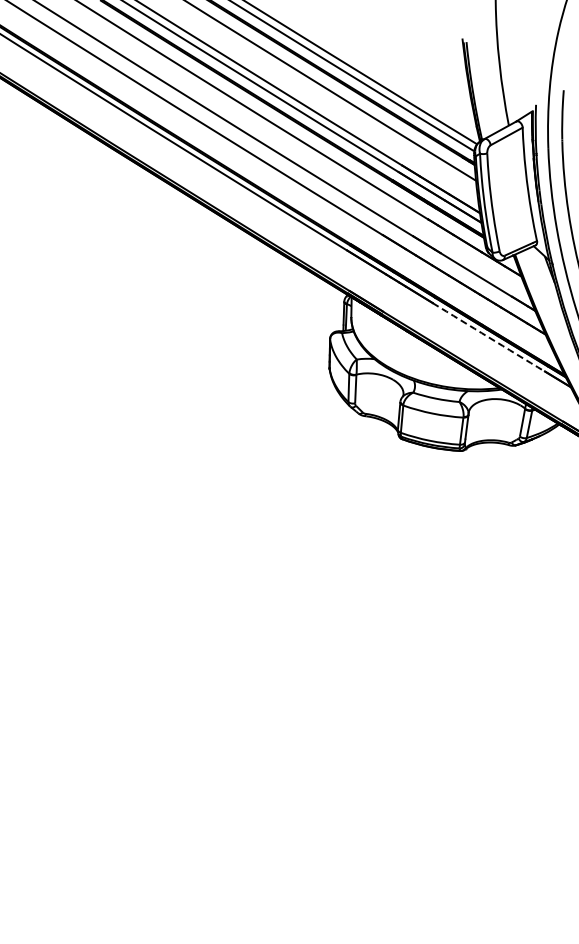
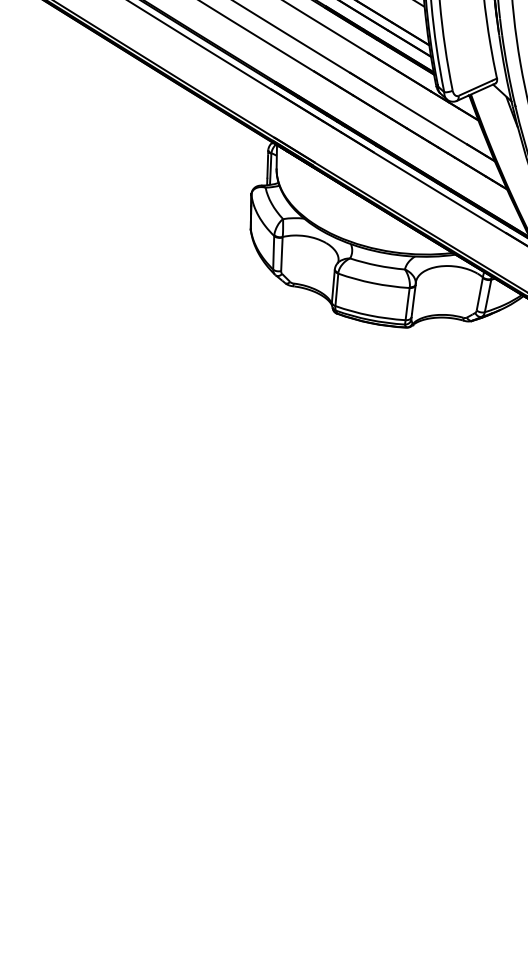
arc: (488, 337) -> (439, 192), dashed -> solid

